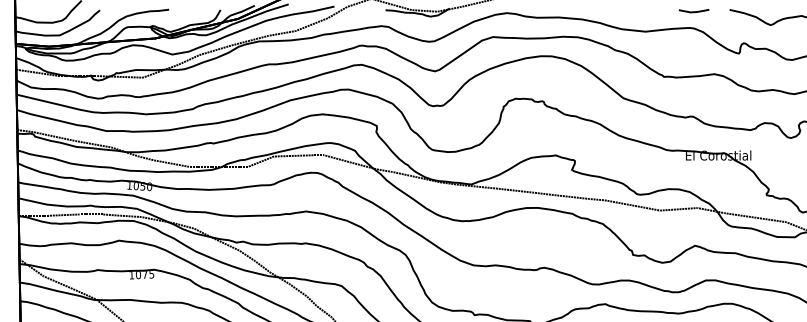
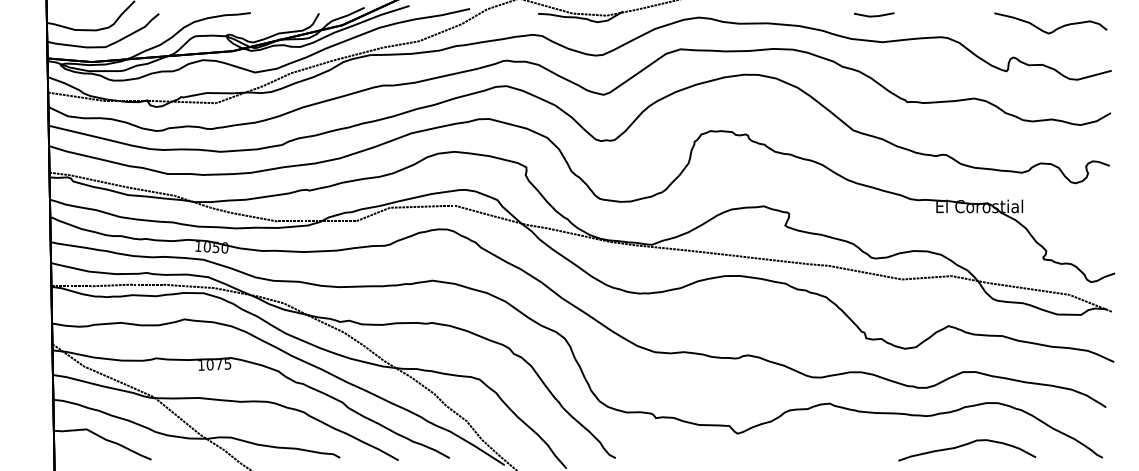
line: (694, 11) -> (874, 15), moved

